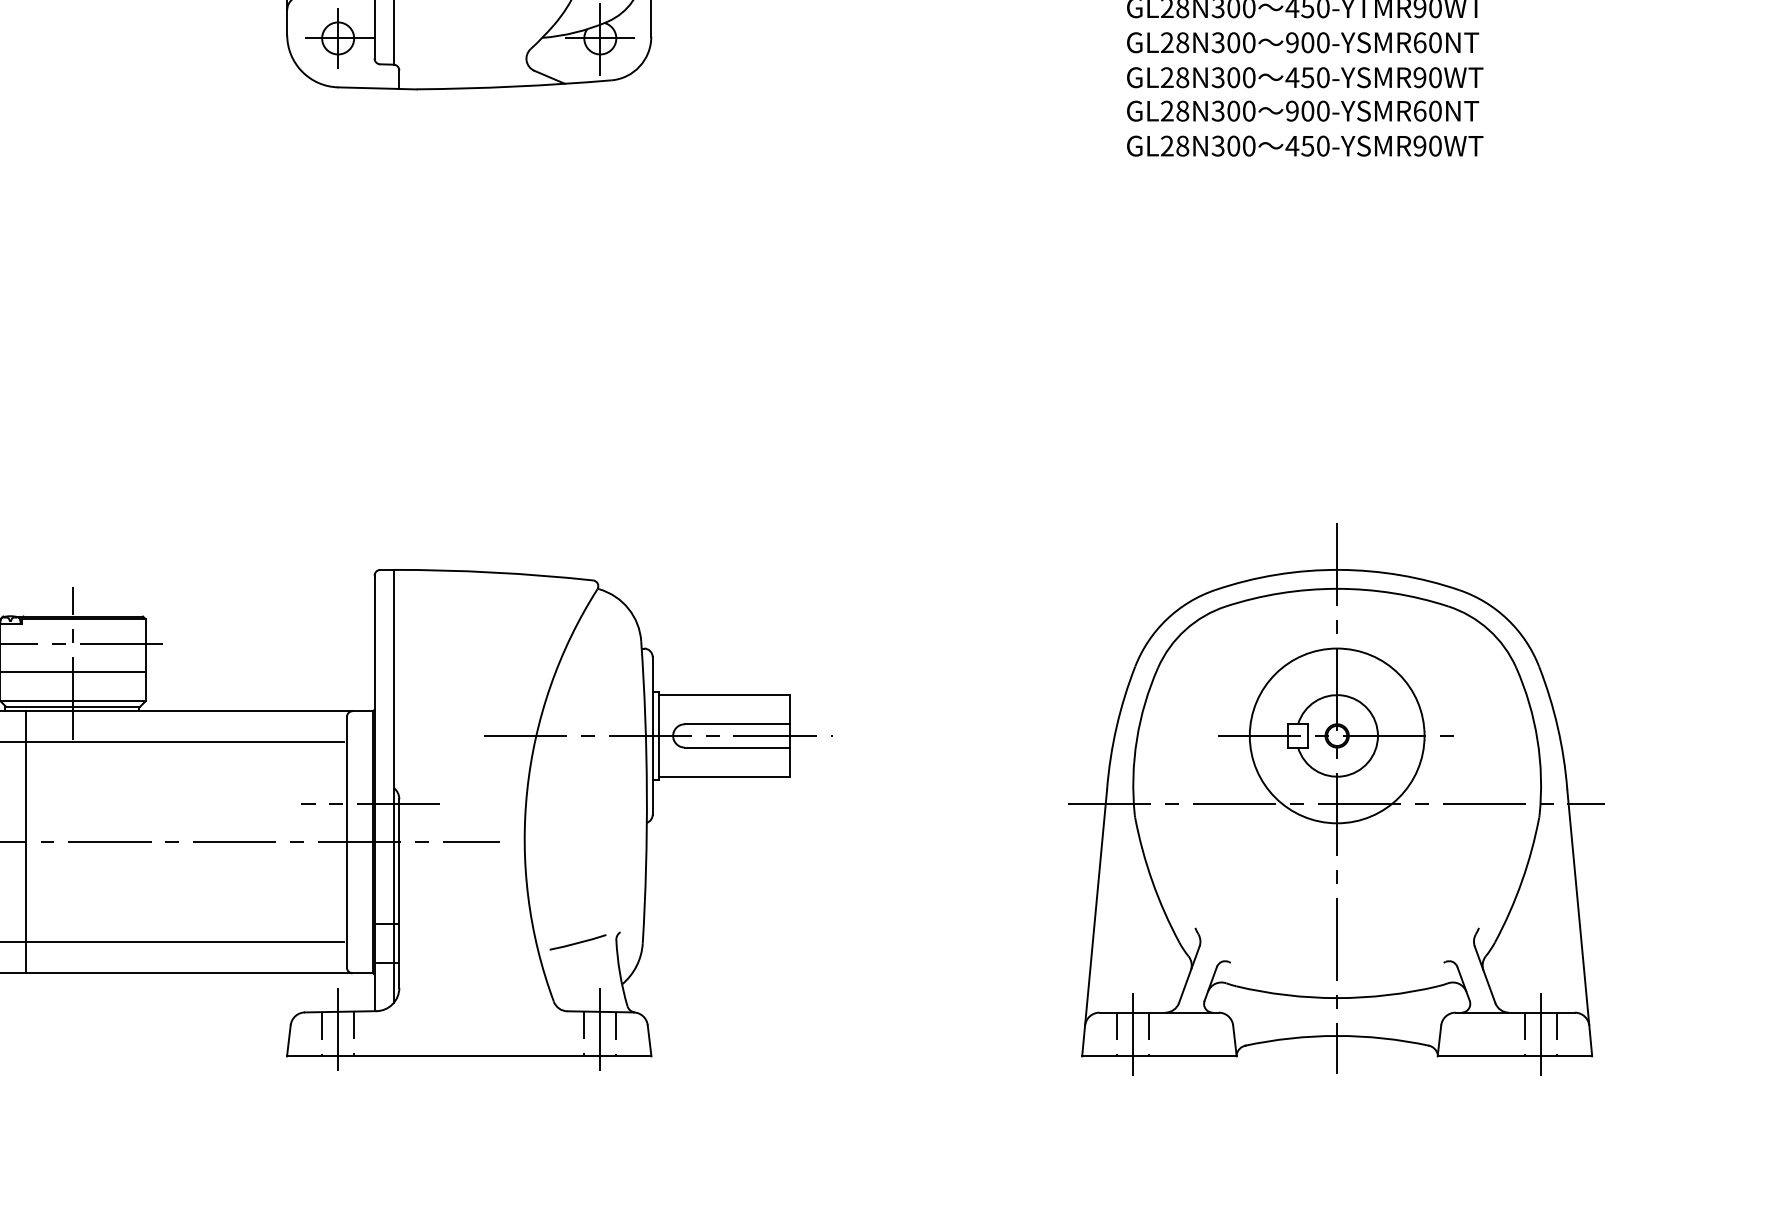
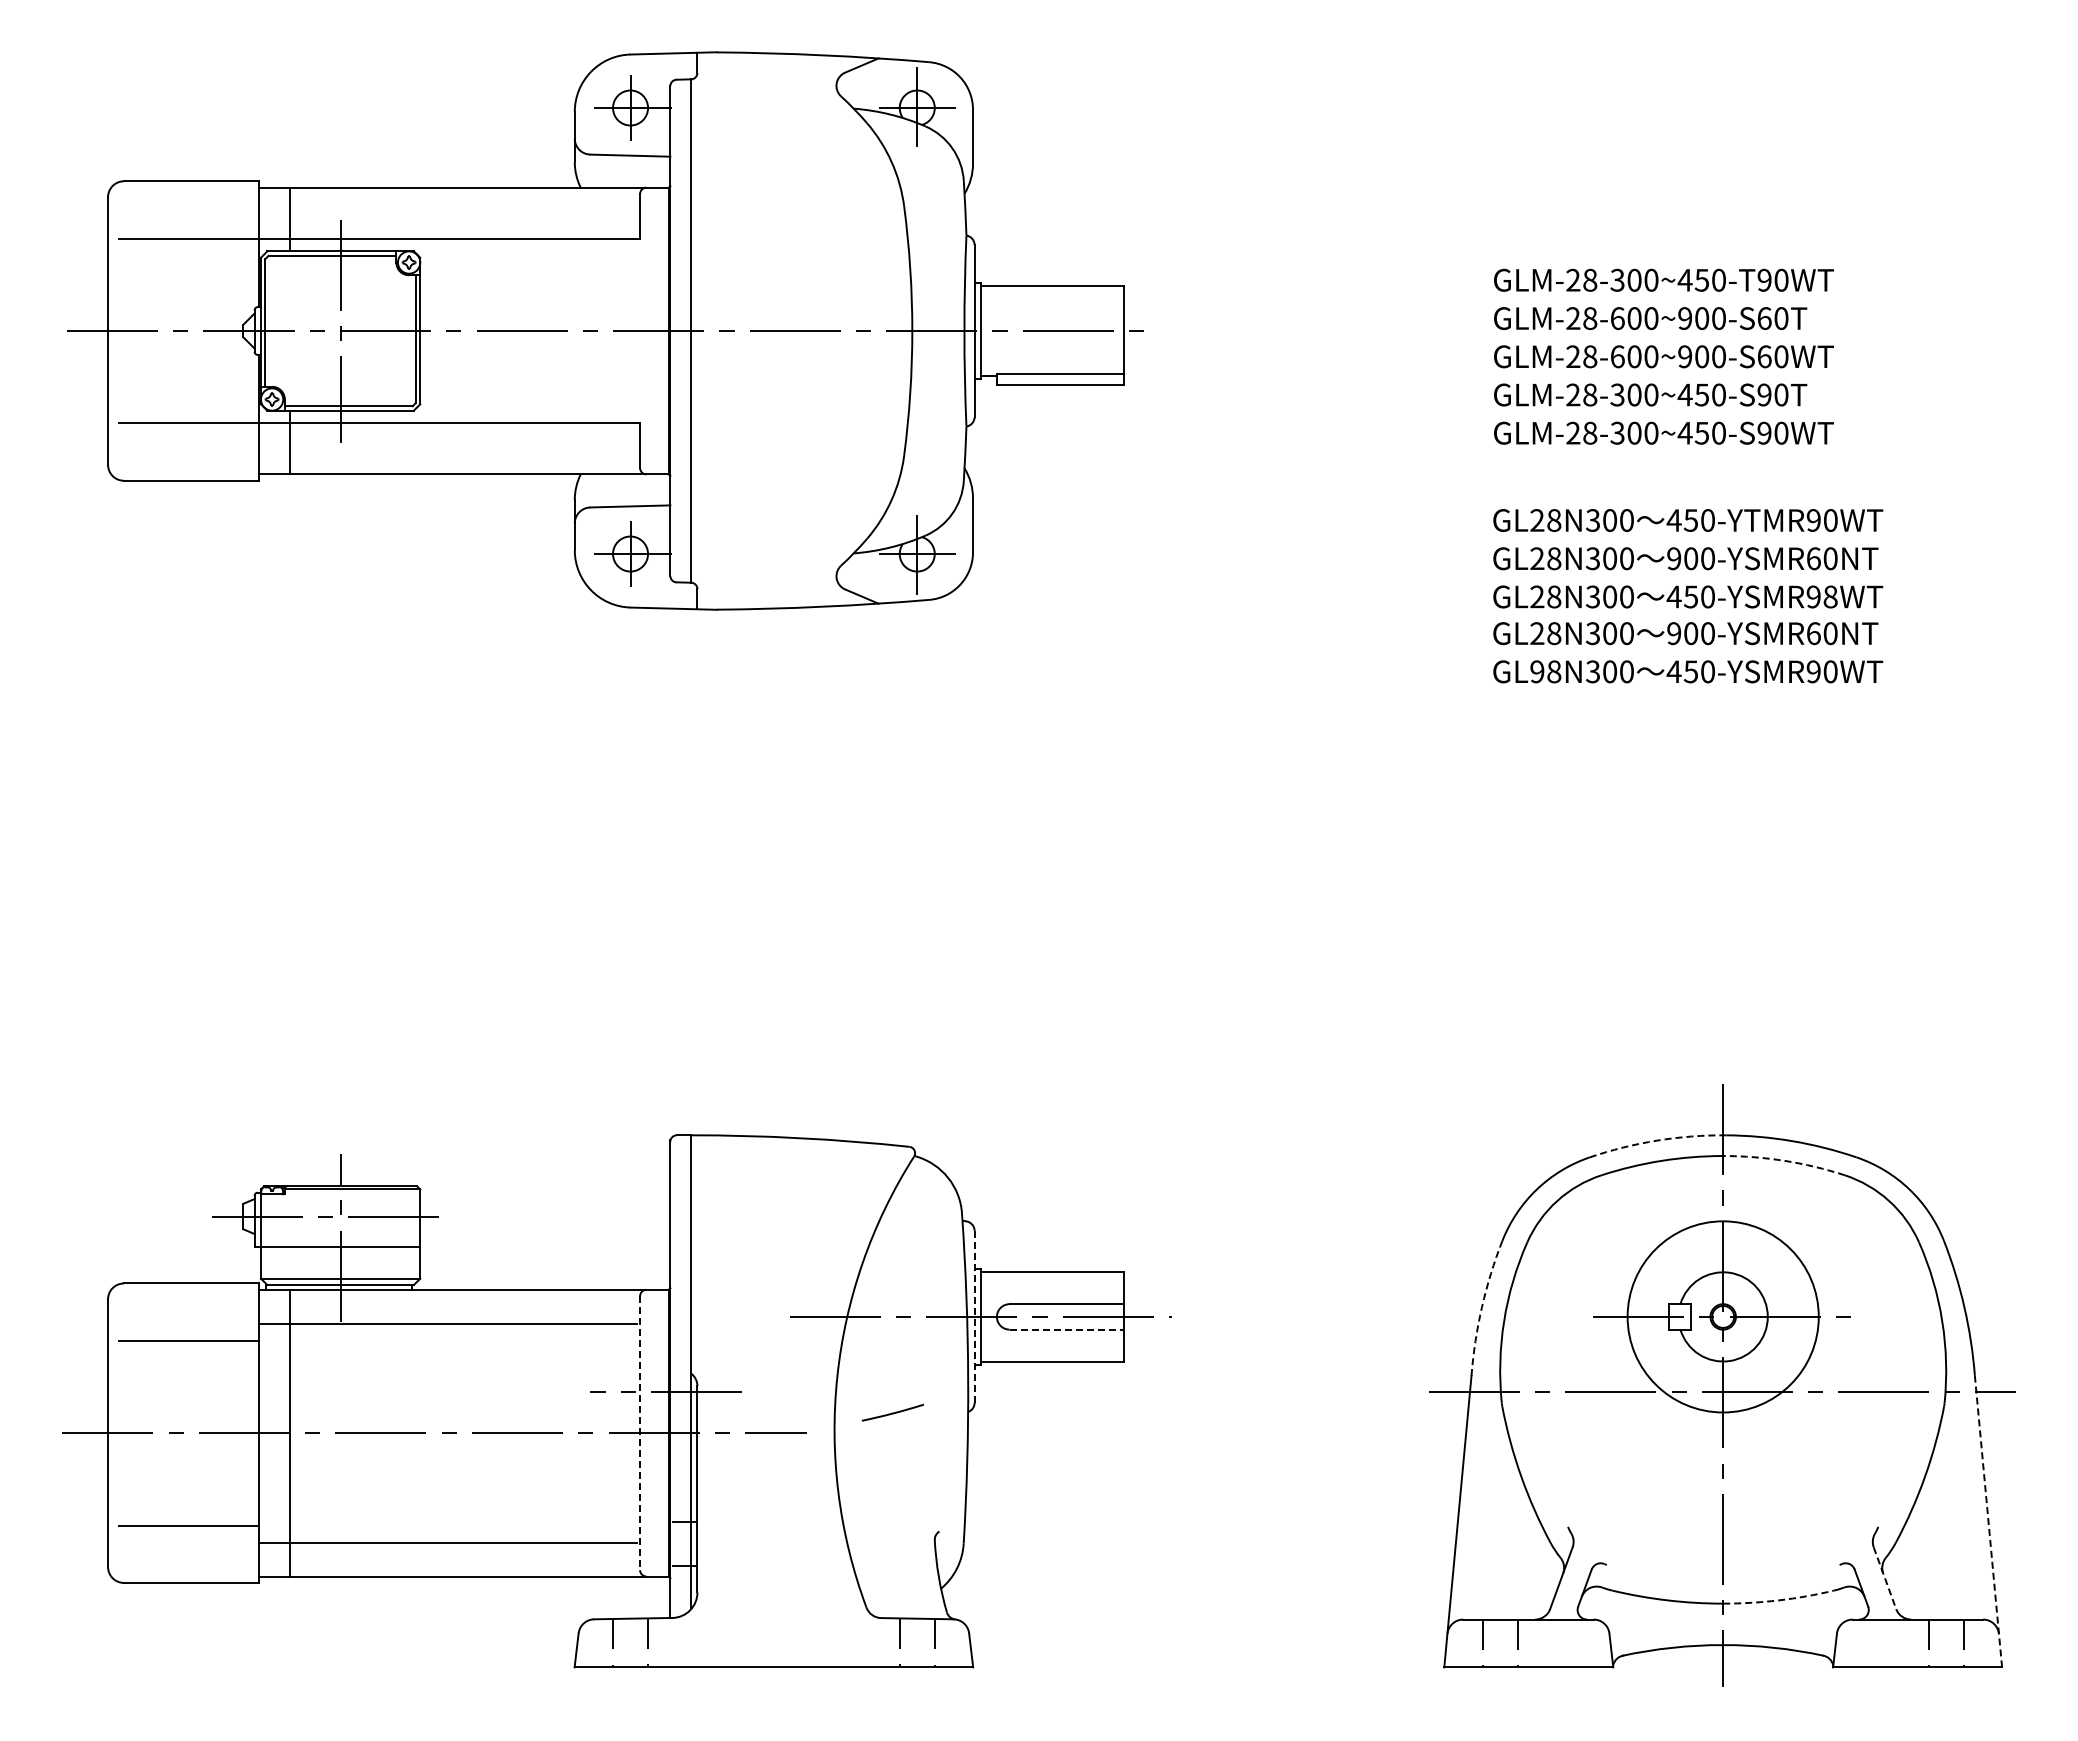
text: (1435, 78) -> (1830, 597), 450-YSMR90WT -> 450-YSMR98WT
text: (1167, 145) -> (1537, 671), GL28N300 -> GL98N300
arc: (1277, 574) -> (1657, 1140), solid -> dashed
arc: (1393, 592) -> (1784, 1160), solid -> dashed
arc: (1116, 727) -> (1481, 1307), solid -> dashed
line: (652, 735) -> (974, 1316), solid -> dashed
line: (737, 747) -> (1067, 1329), solid -> dashed
line: (347, 842) -> (640, 1433), solid -> dashed
line: (1579, 922) -> (1988, 1521), solid -> dashed
line: (577, 942) -> (892, 1412), moved
line: (1484, 975) -> (1884, 1578), solid -> dashed
arc: (1387, 995) -> (1778, 1600), solid -> dashed
line: (338, 1030) -> (630, 1639), removed
line: (600, 1030) -> (917, 1639), removed
line: (1133, 1034) -> (1500, 1643), removed
line: (1541, 1034) -> (1946, 1643), removed

